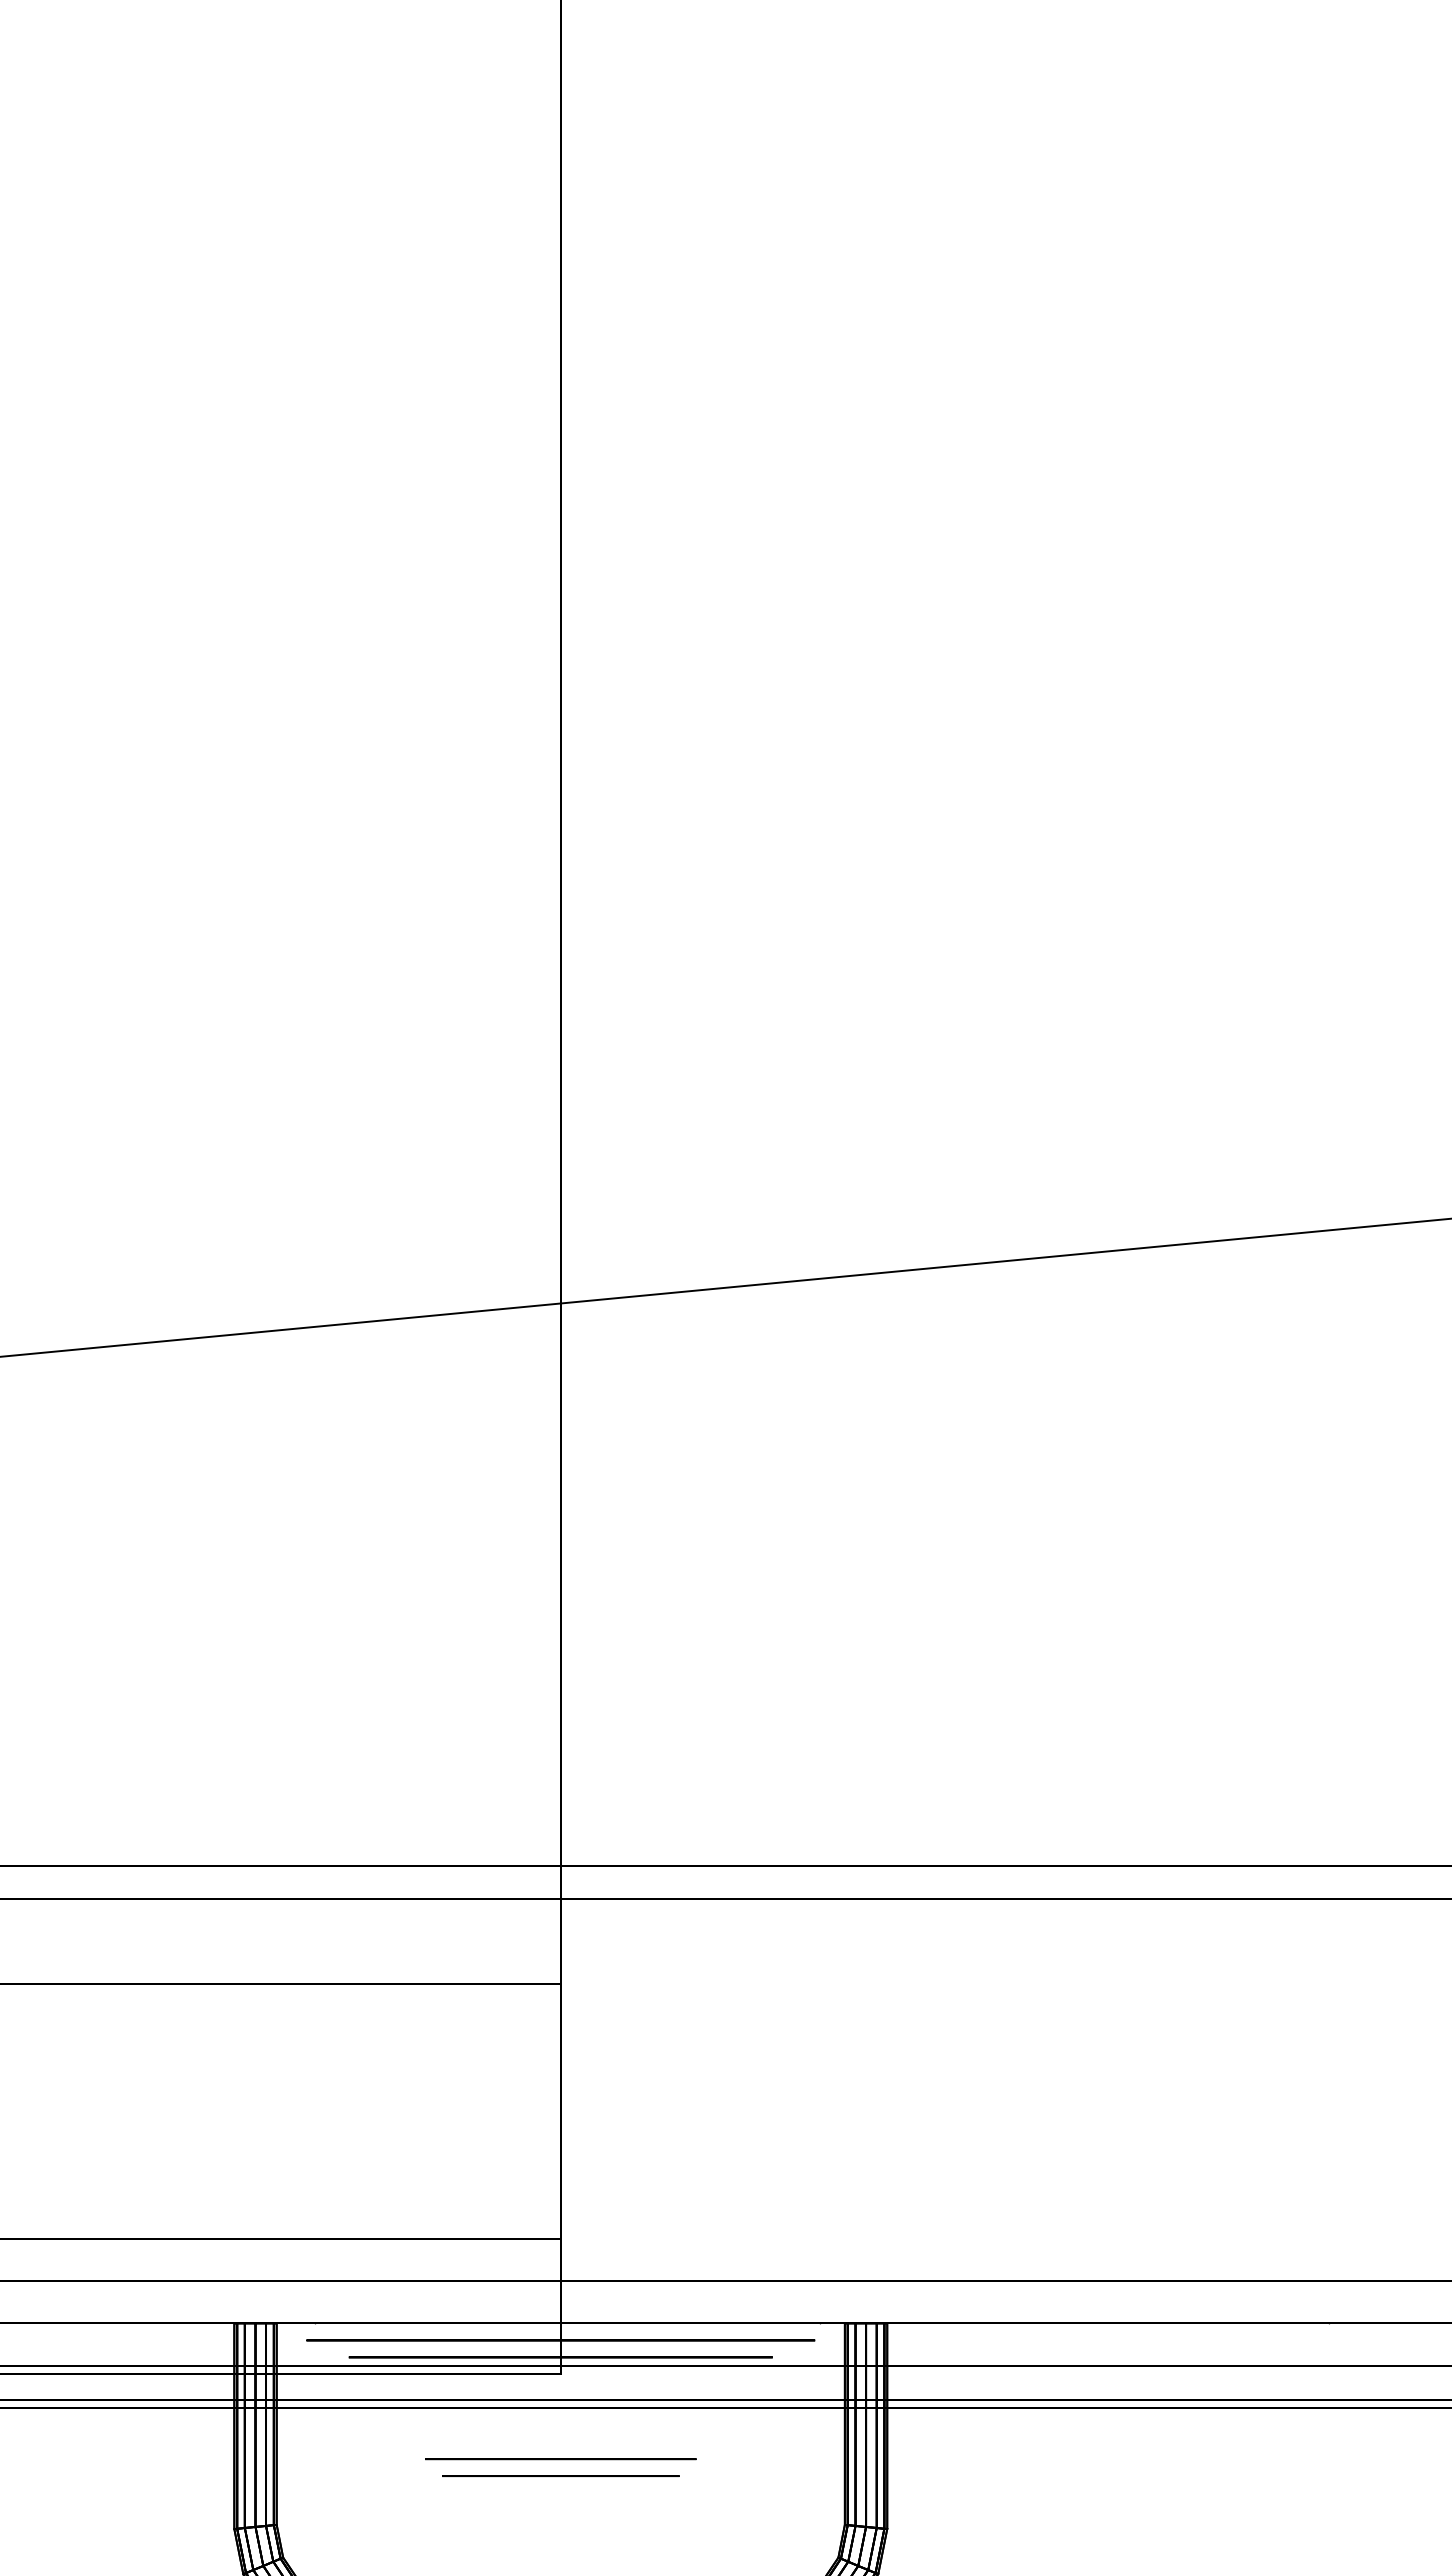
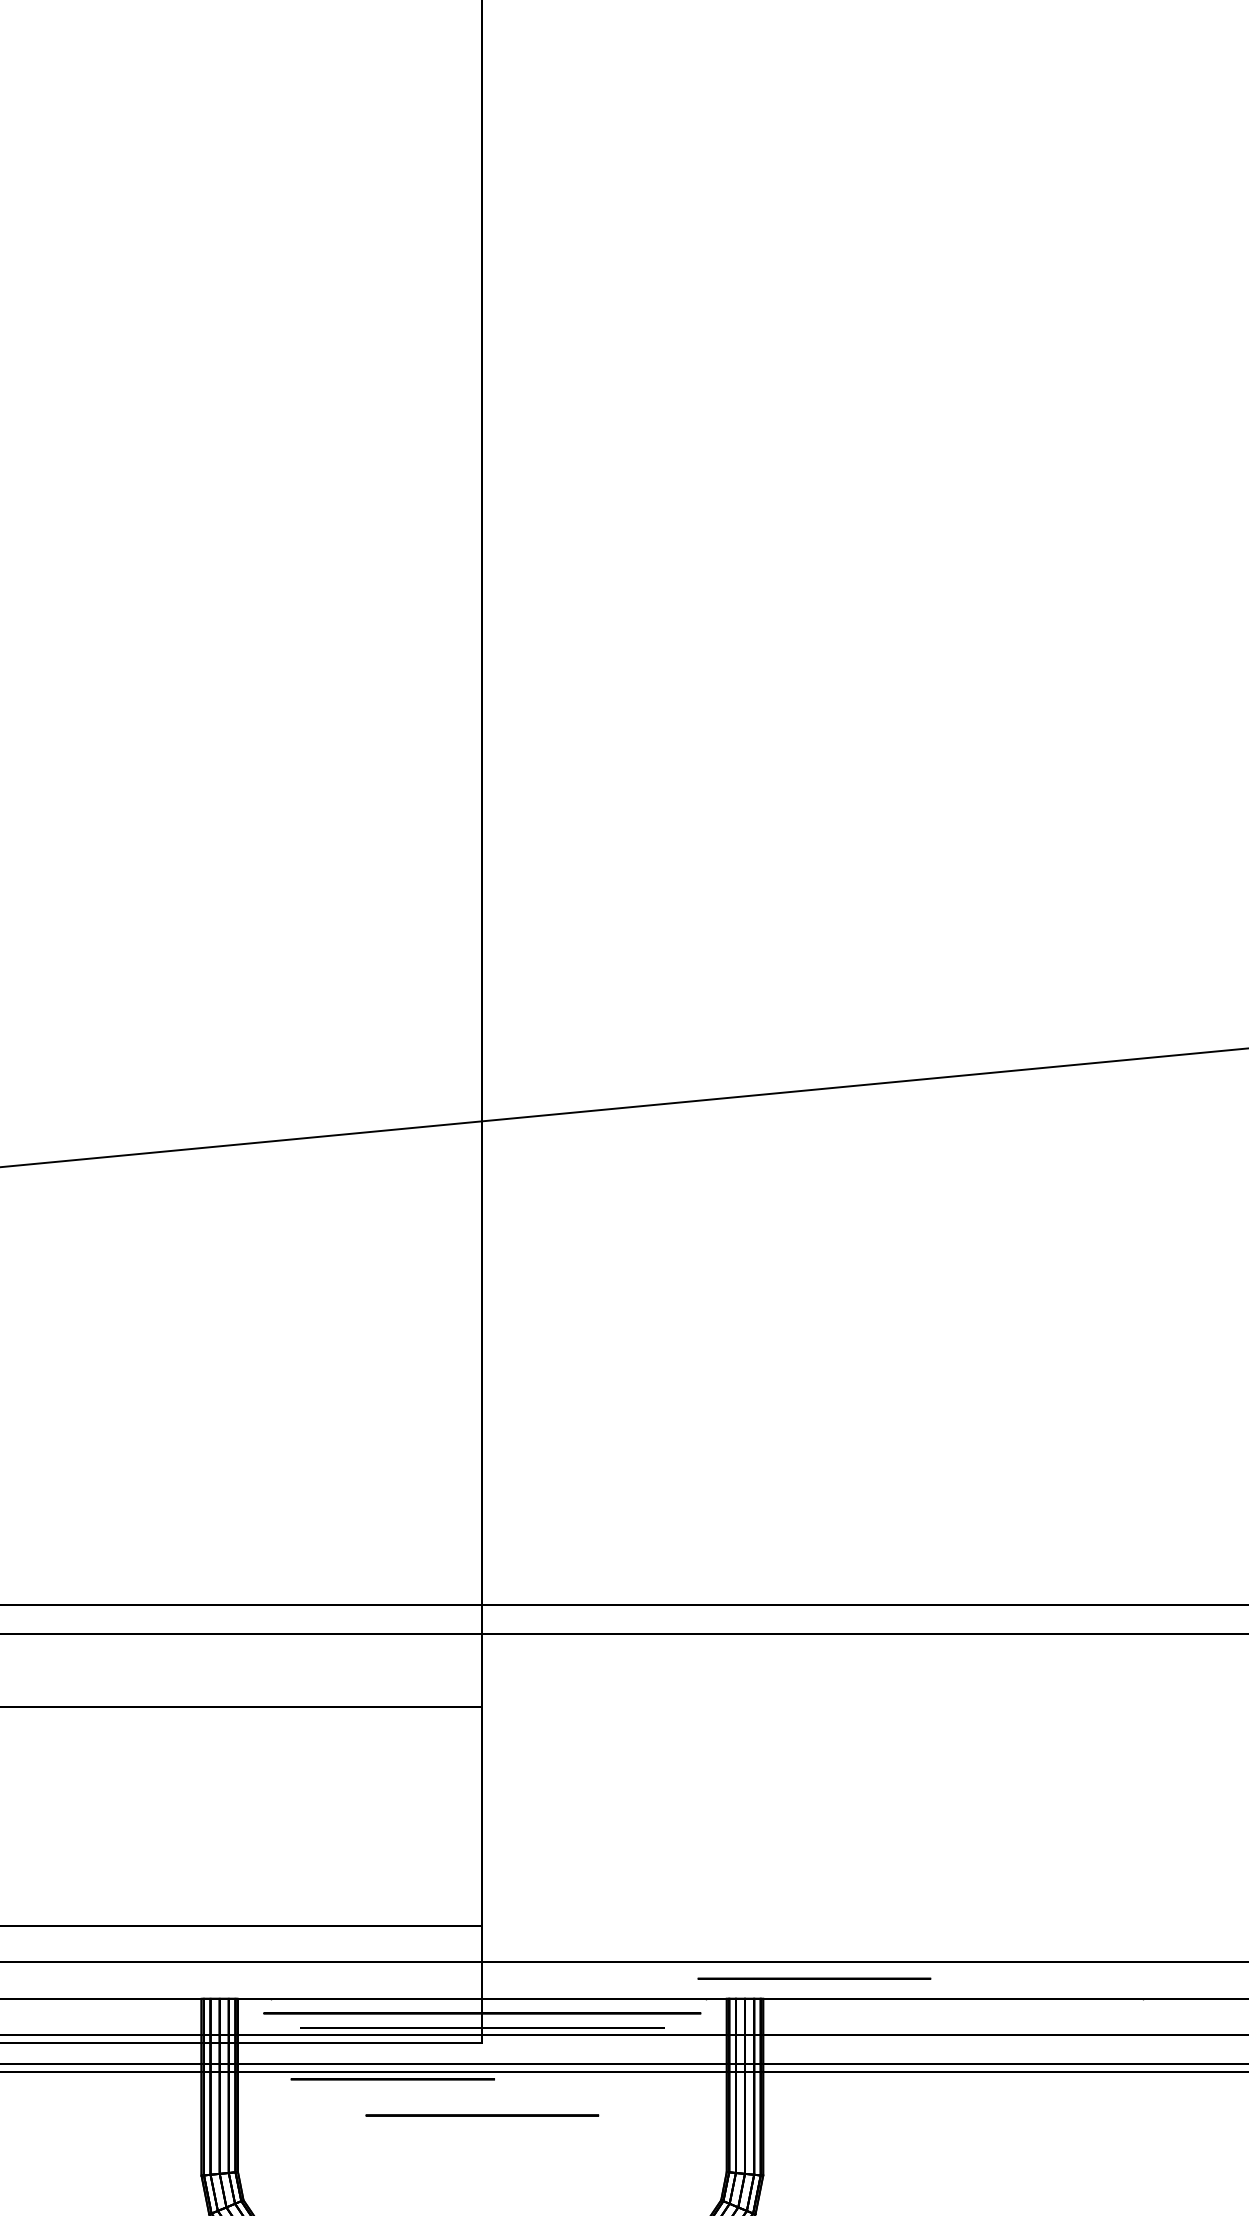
circle: (946, 2300) -> (814, 1979), added
circle: (560, 2475) -> (392, 2078), moved

